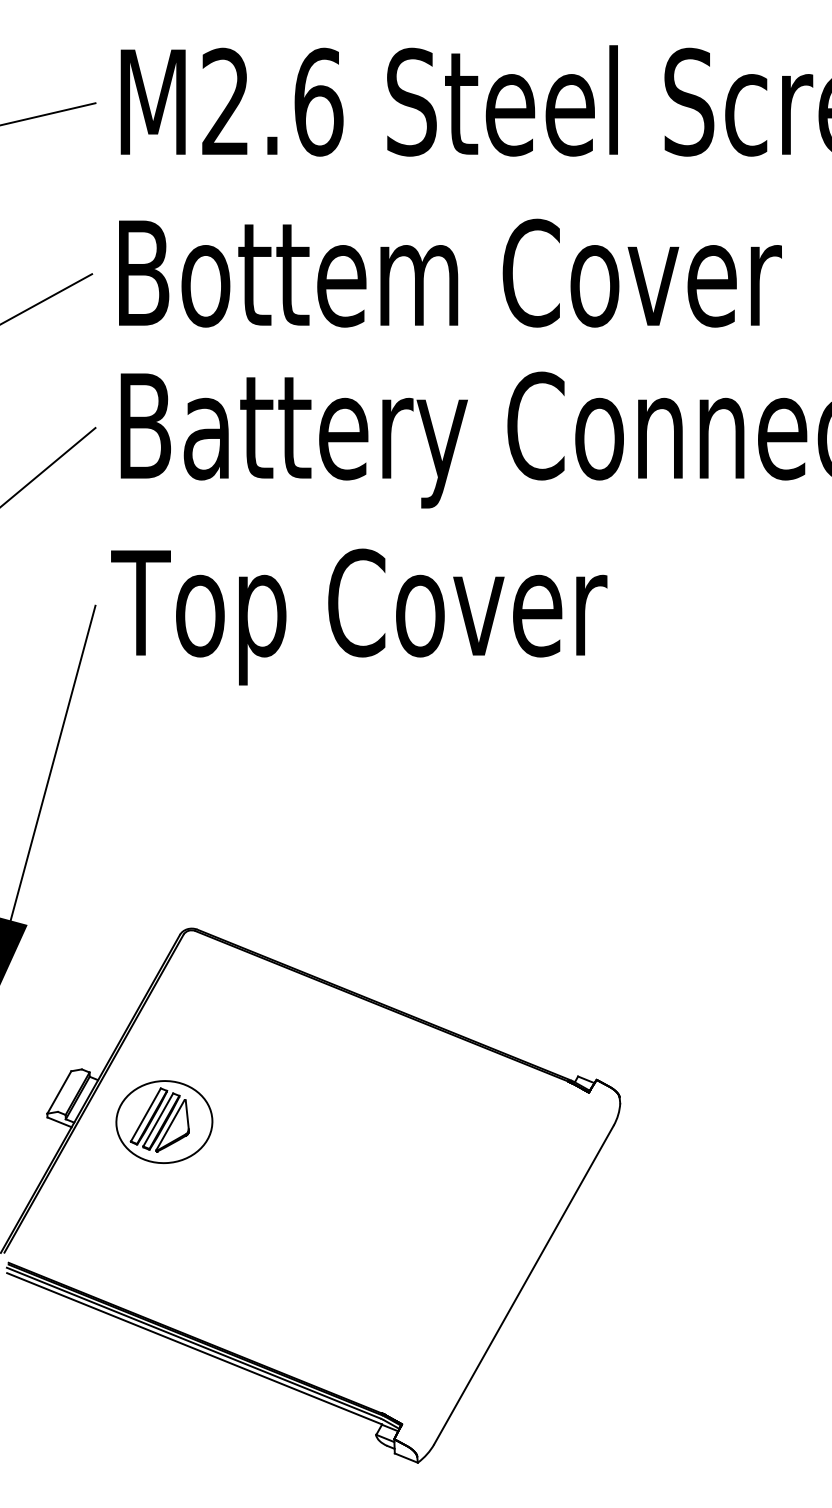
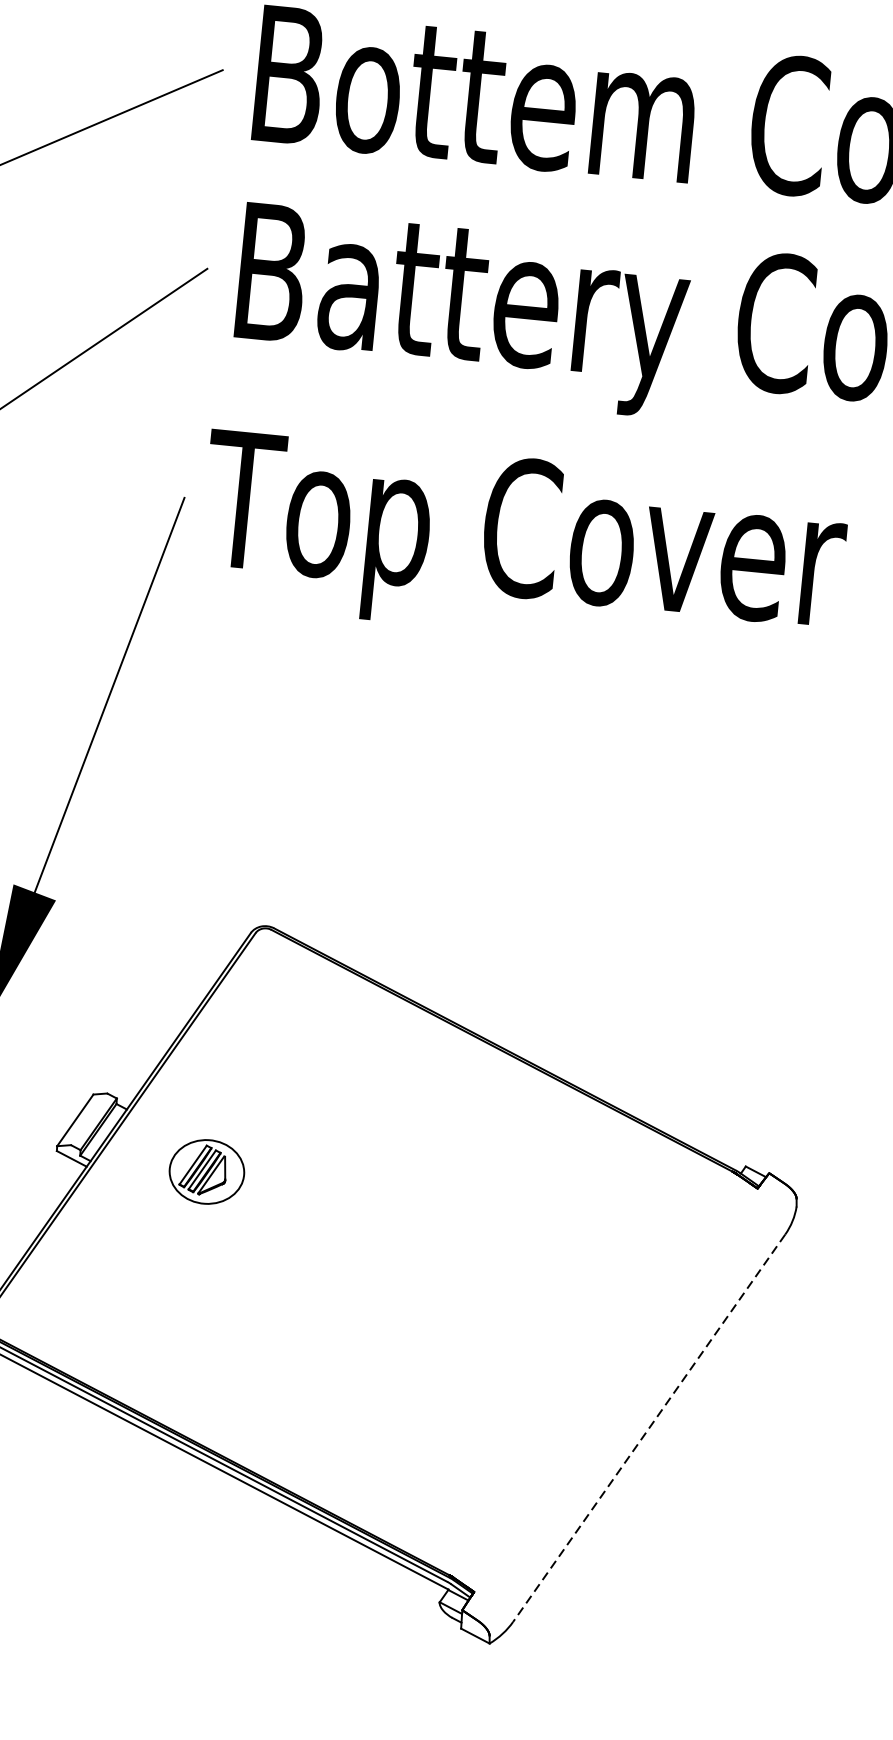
part: (164, 1121) -> (207, 1171), size x0.6
line: (523, 1285) -> (648, 1428), solid -> dashed

